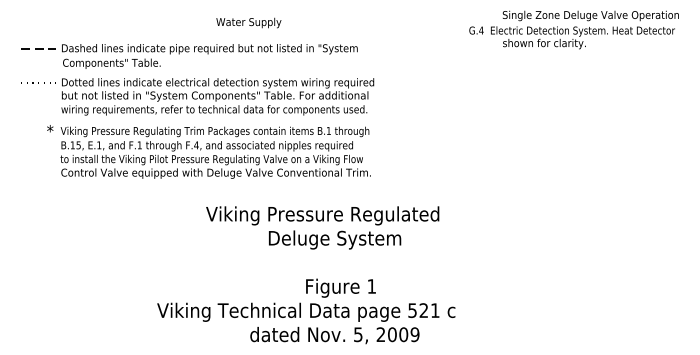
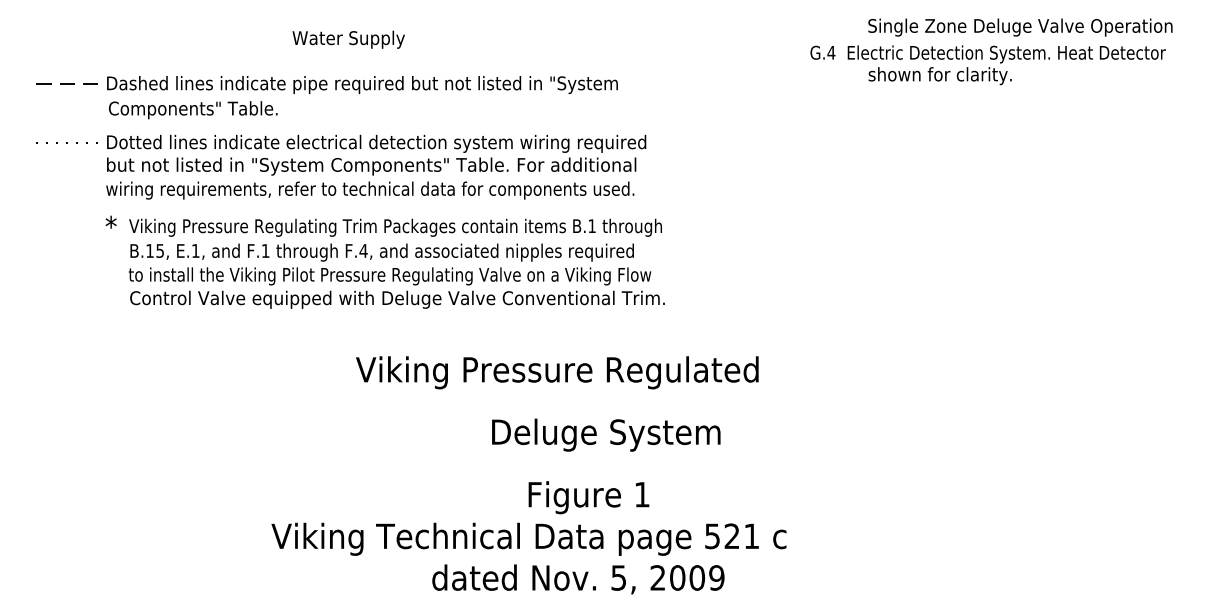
text: (248, 22) -> (348, 38), moved
text: (208, 151) -> (384, 261), moved
text: (335, 239) -> (607, 434), moved

